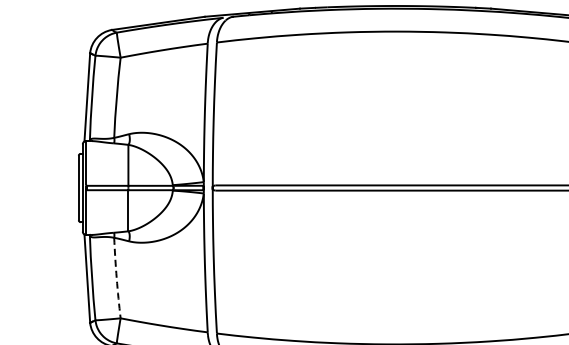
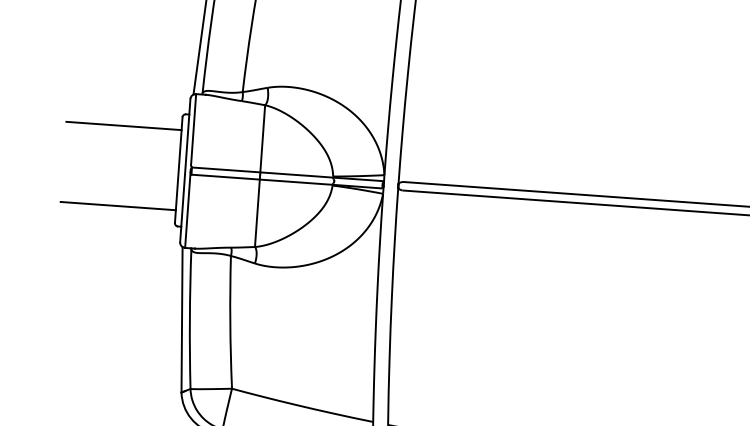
line: (43, 163) -> (123, 125), added
line: (43, 212) -> (117, 206), added
arc: (116, 278) -> (229, 322), dashed -> solid

